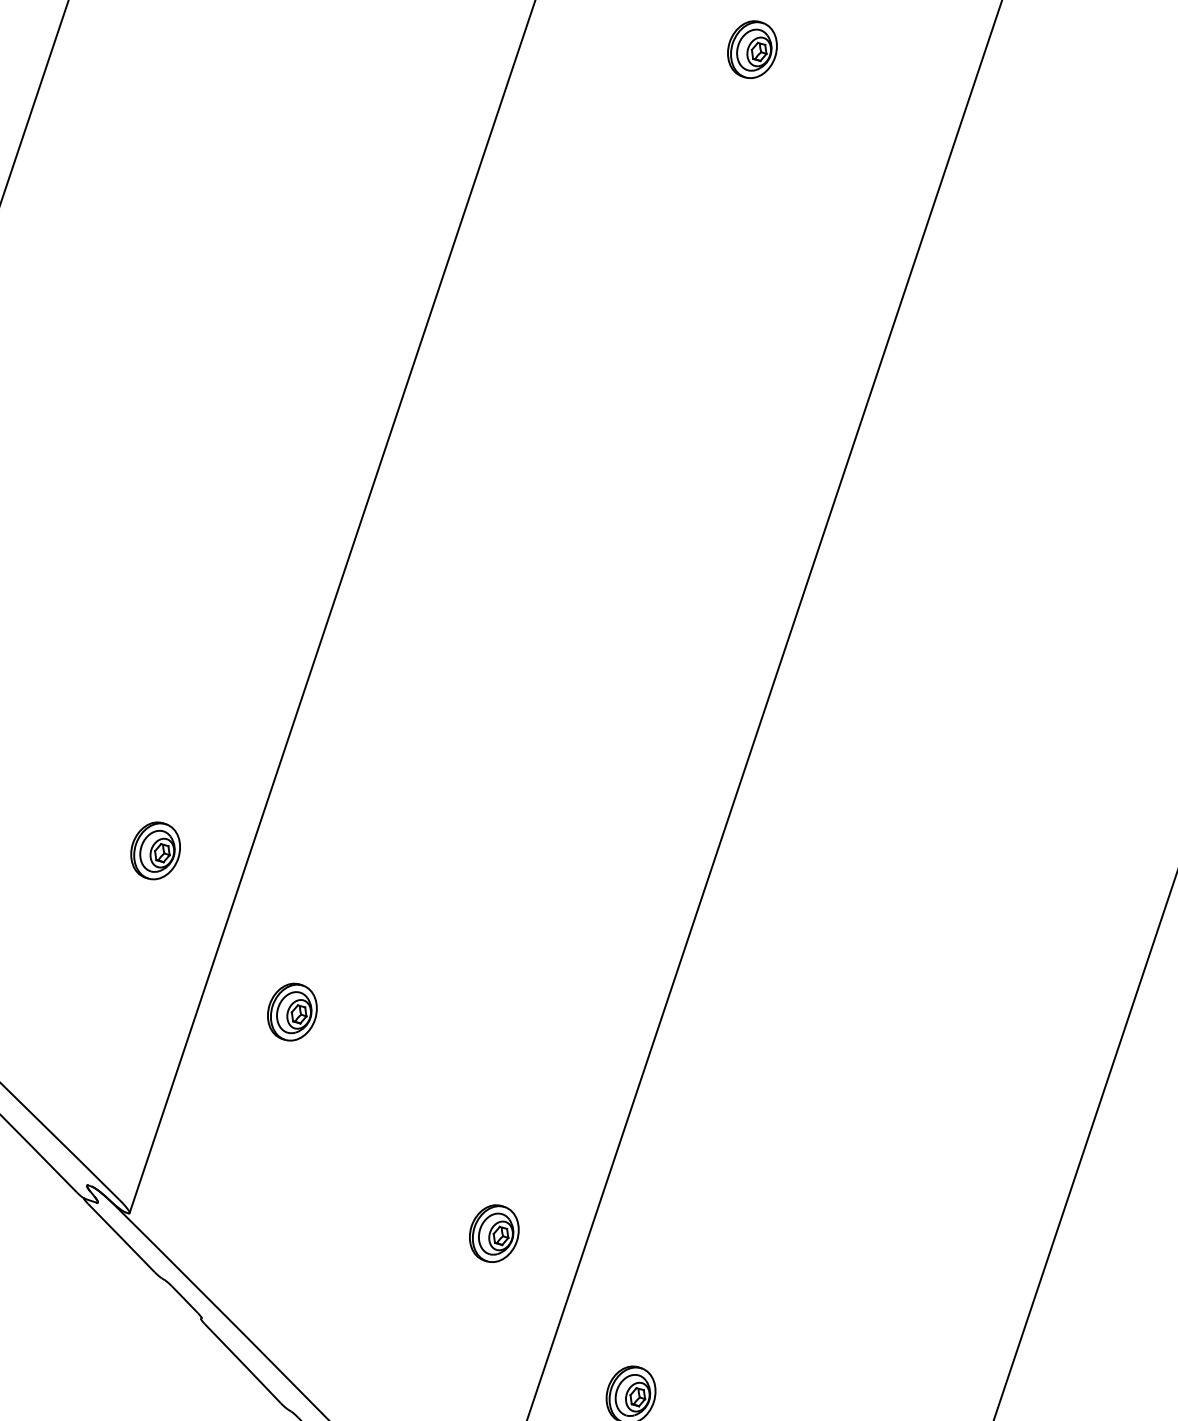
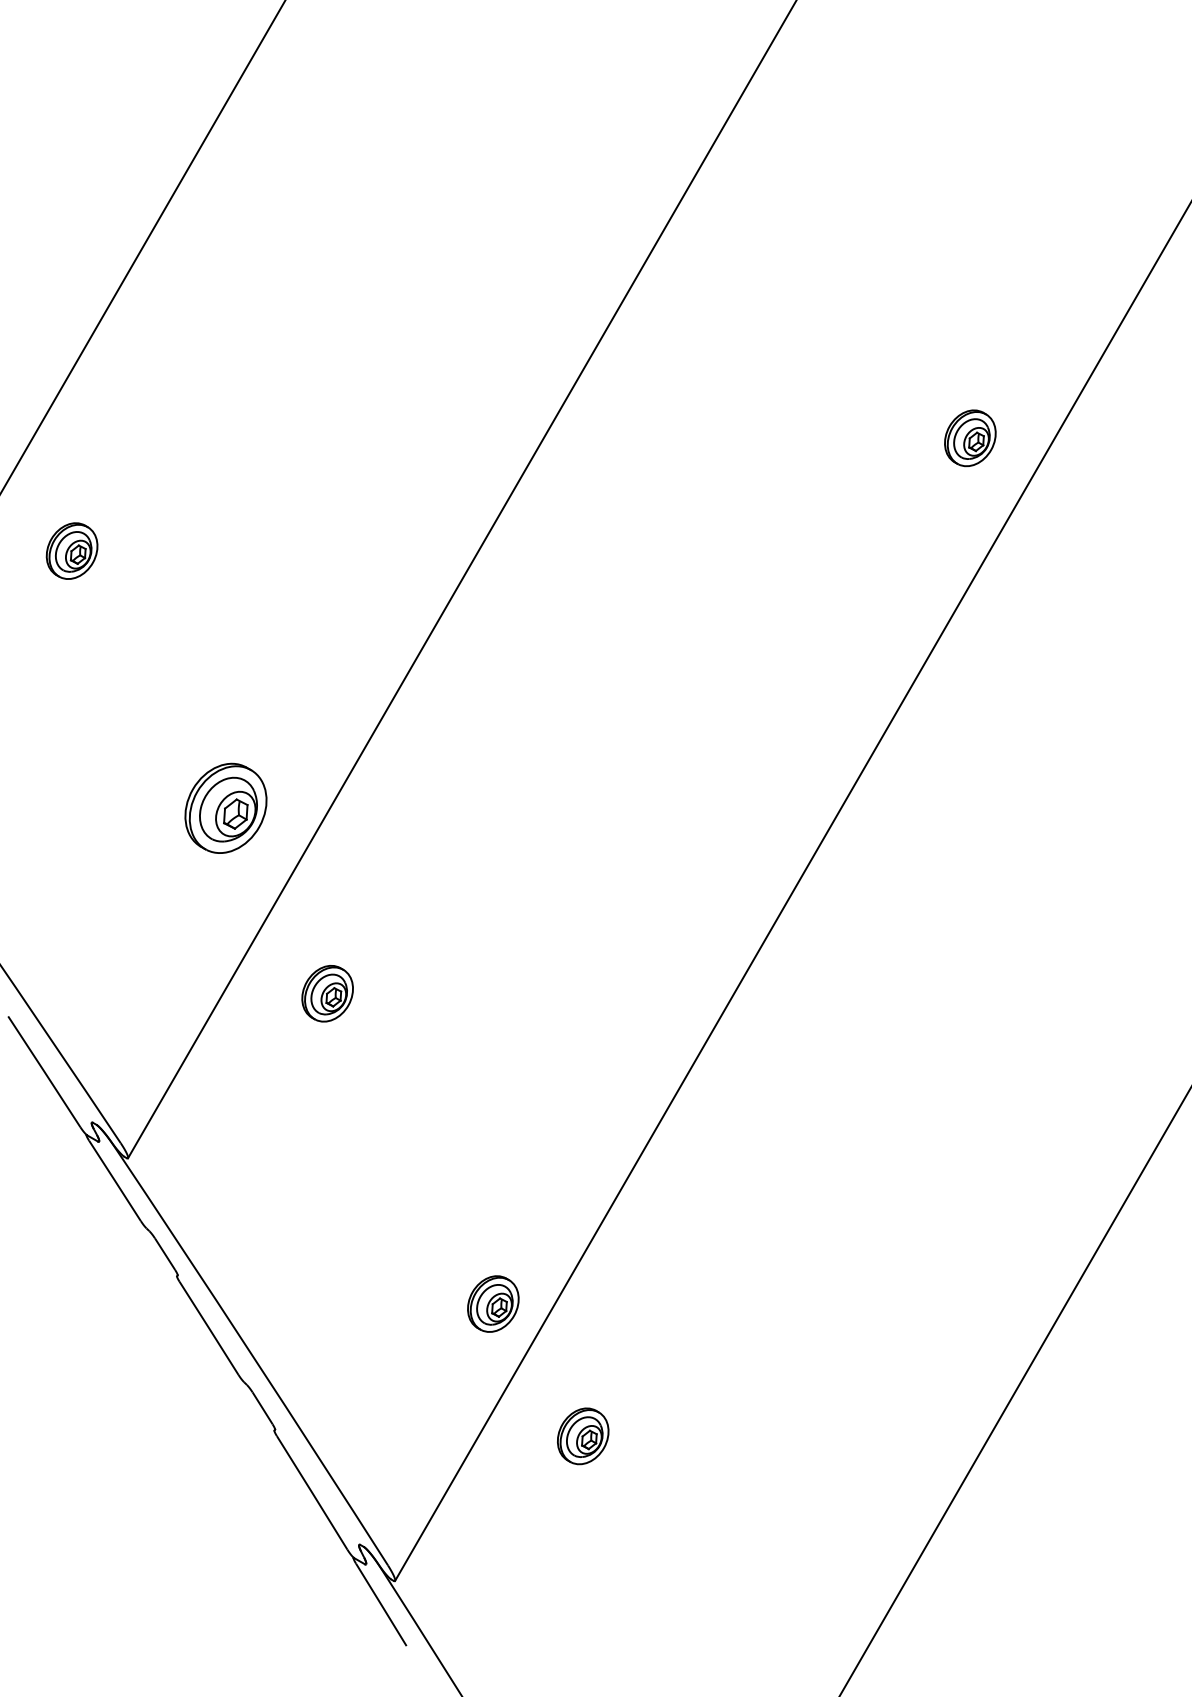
part: (752, 49) -> (970, 438), moved
part: (155, 851) -> (225, 808), size x1.6
part: (494, 1233) -> (493, 1303), moved

